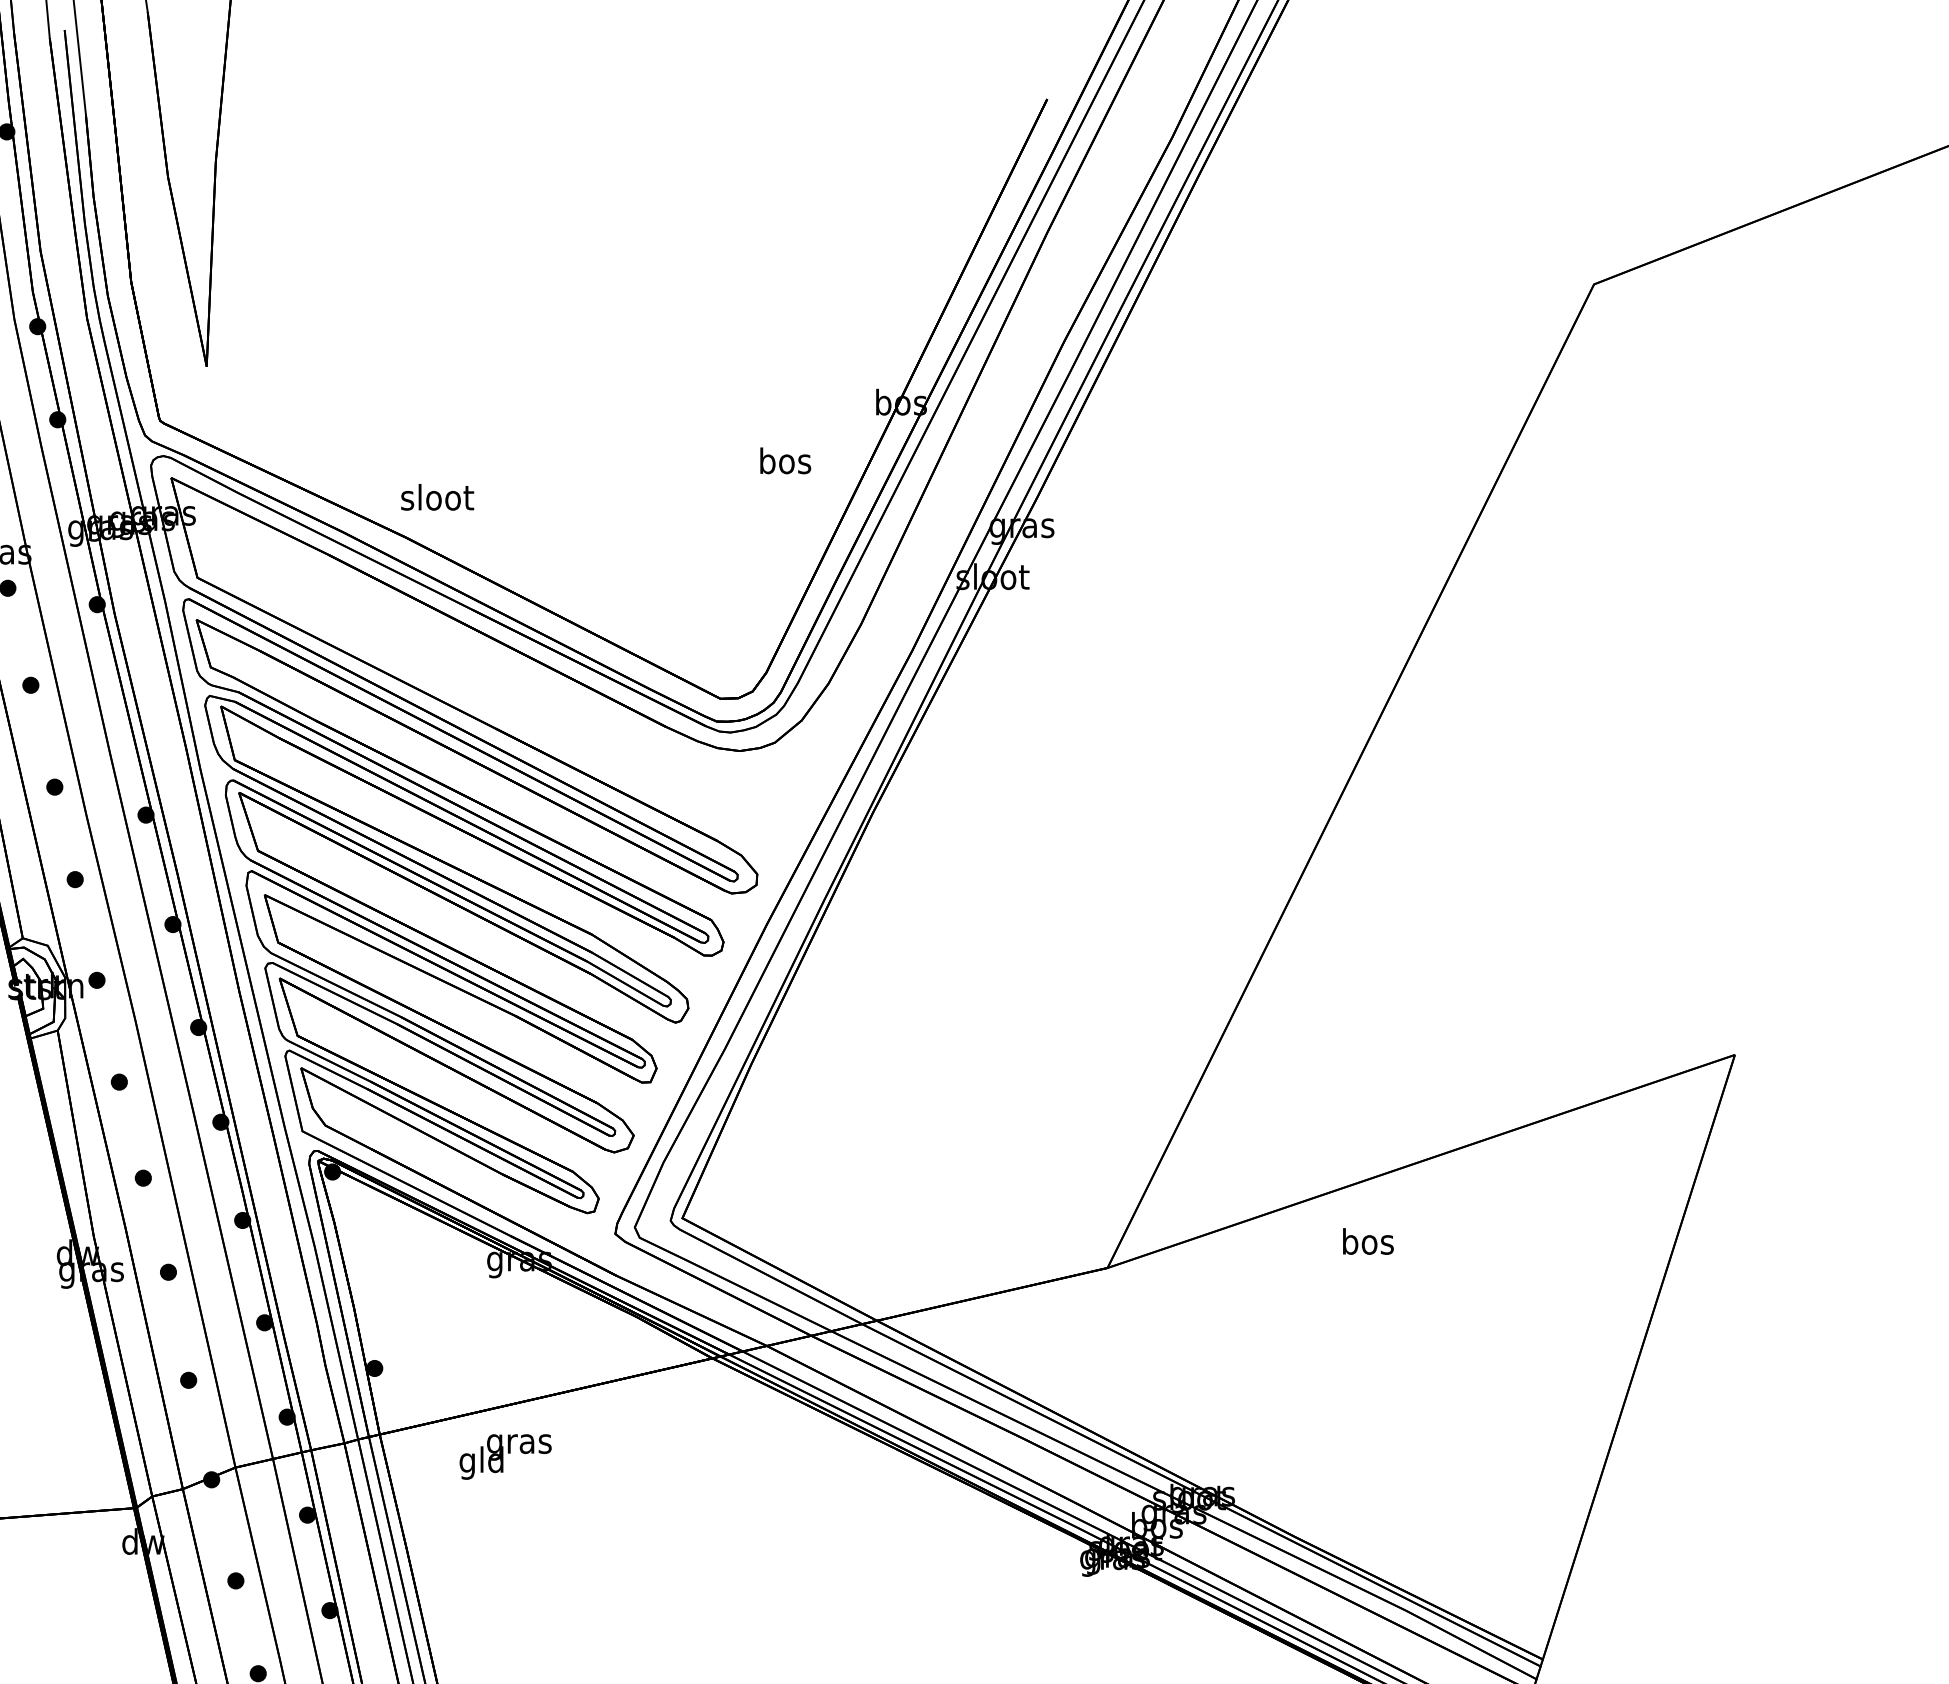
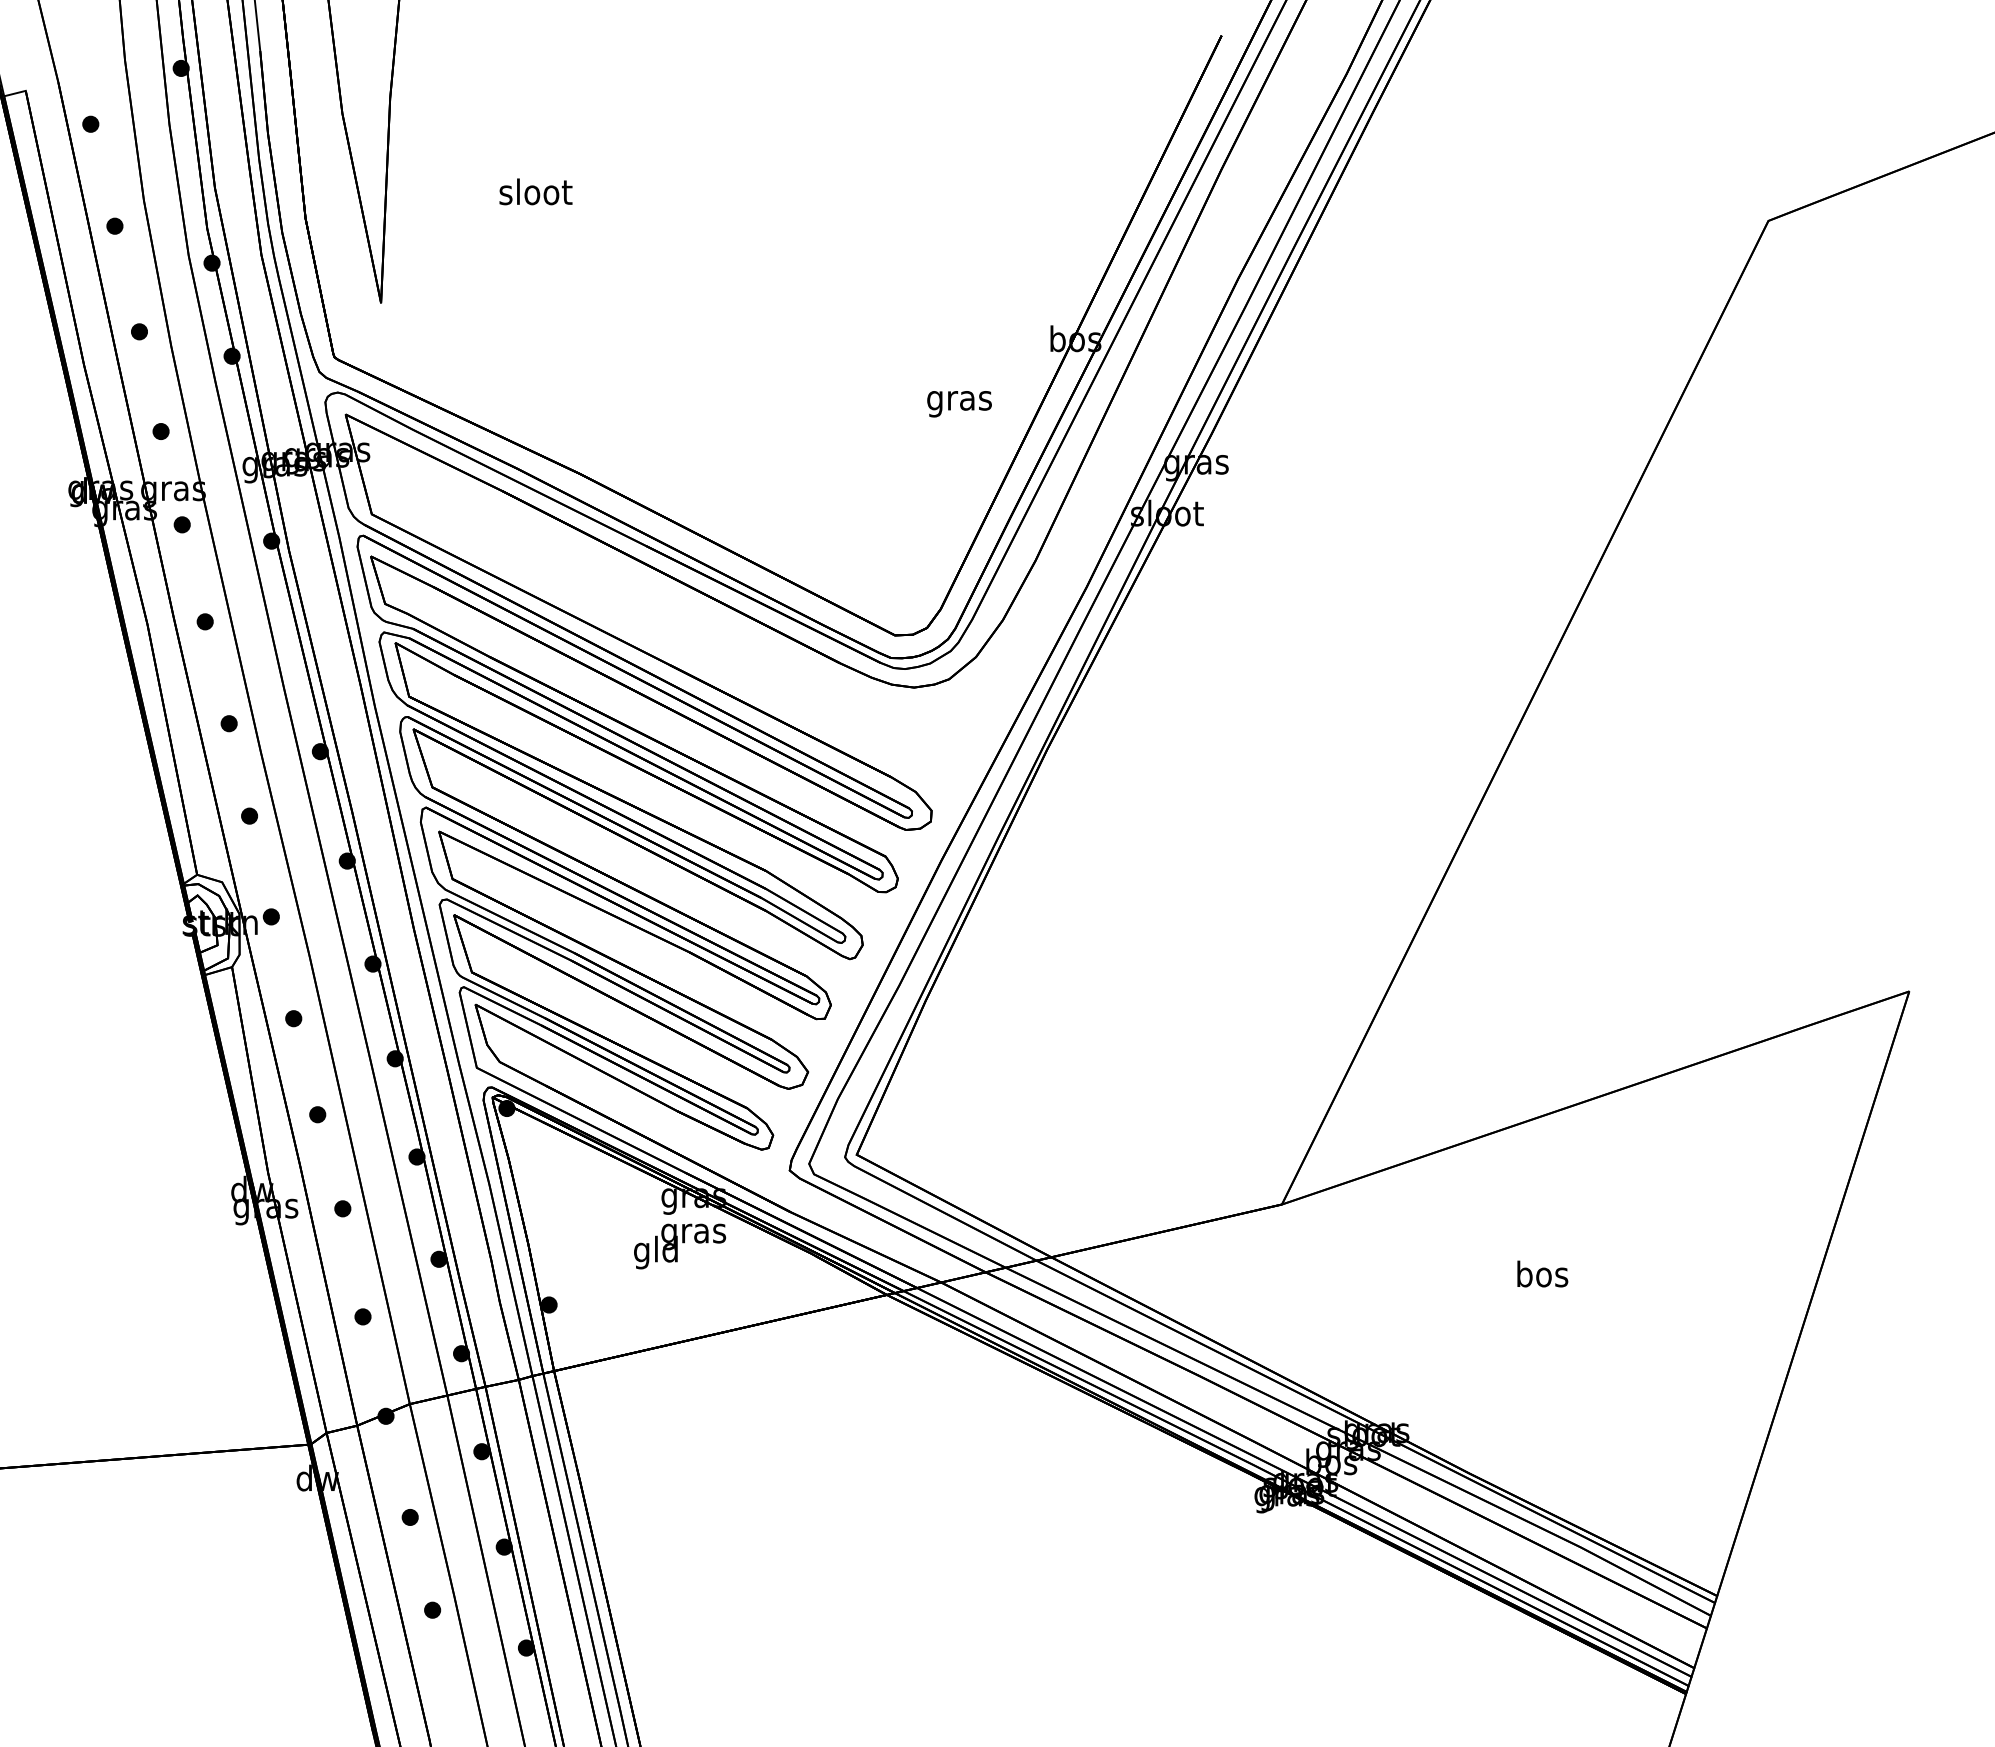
text: (785, 463) -> (959, 400), bos -> gras
text: (437, 496) -> (535, 191), moved
text: (1368, 1240) -> (1542, 1273), moved
text: (506, 1456) -> (680, 1246), moved

